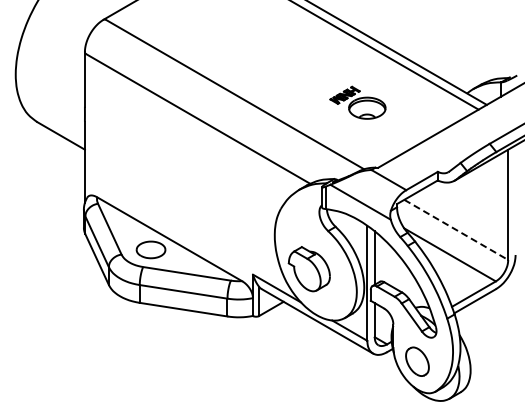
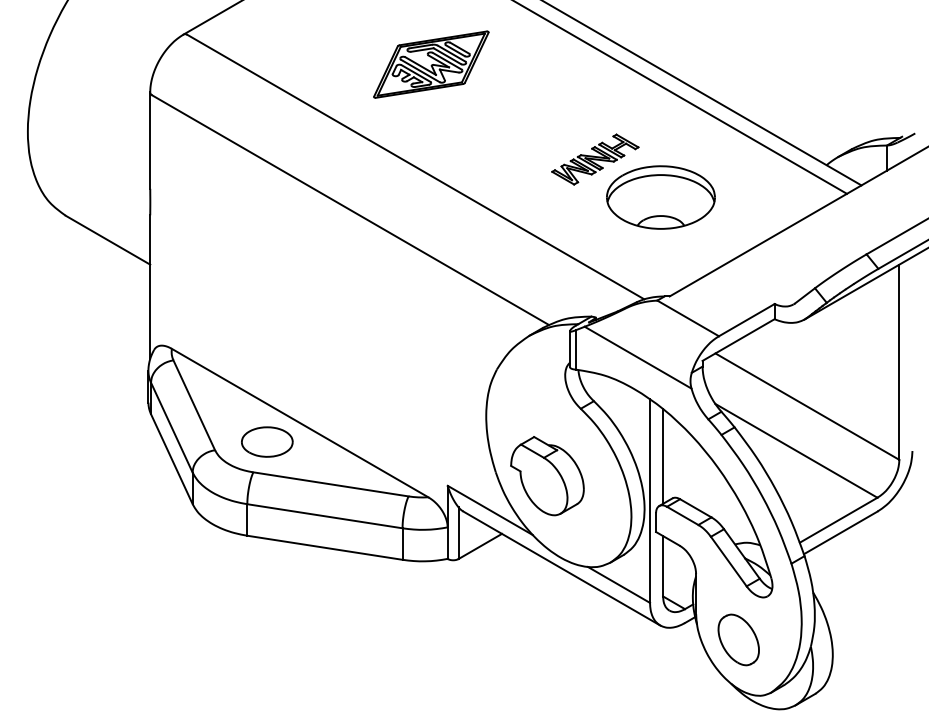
part: (243, 36) -> (430, 64), added
part: (357, 102) -> (632, 181), size x1.67
line: (456, 230) -> (807, 407), dashed -> solid

